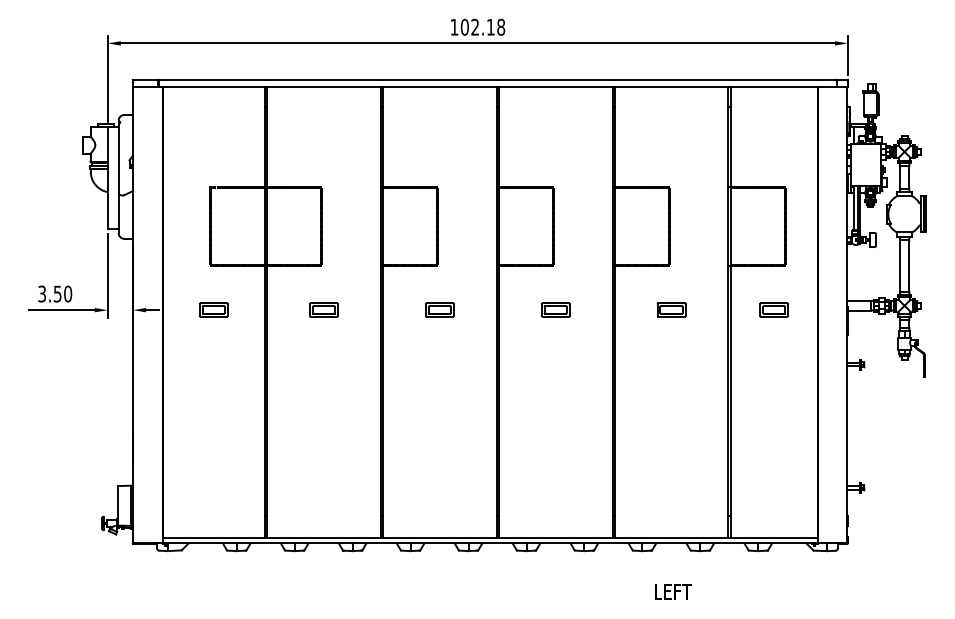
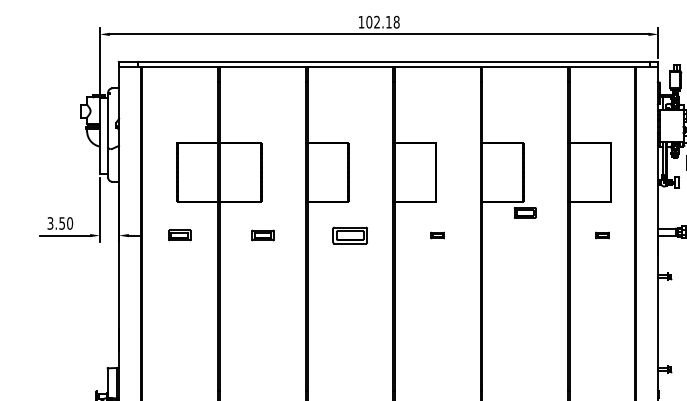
part: (439, 309) -> (350, 235), size x1.6
part: (555, 309) -> (437, 235), size x0.6
part: (671, 309) -> (525, 212), moved
part: (773, 309) -> (602, 235), size x0.6

